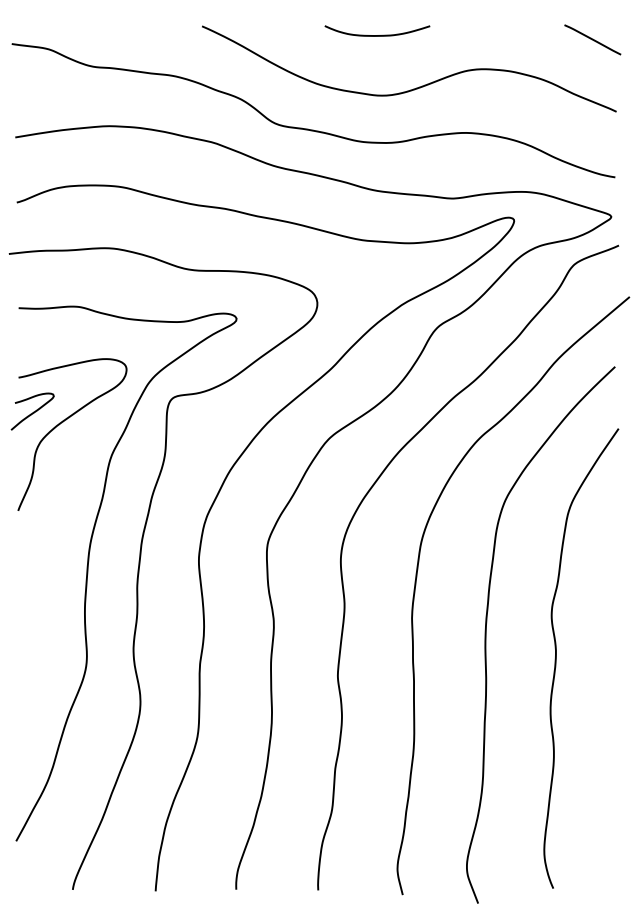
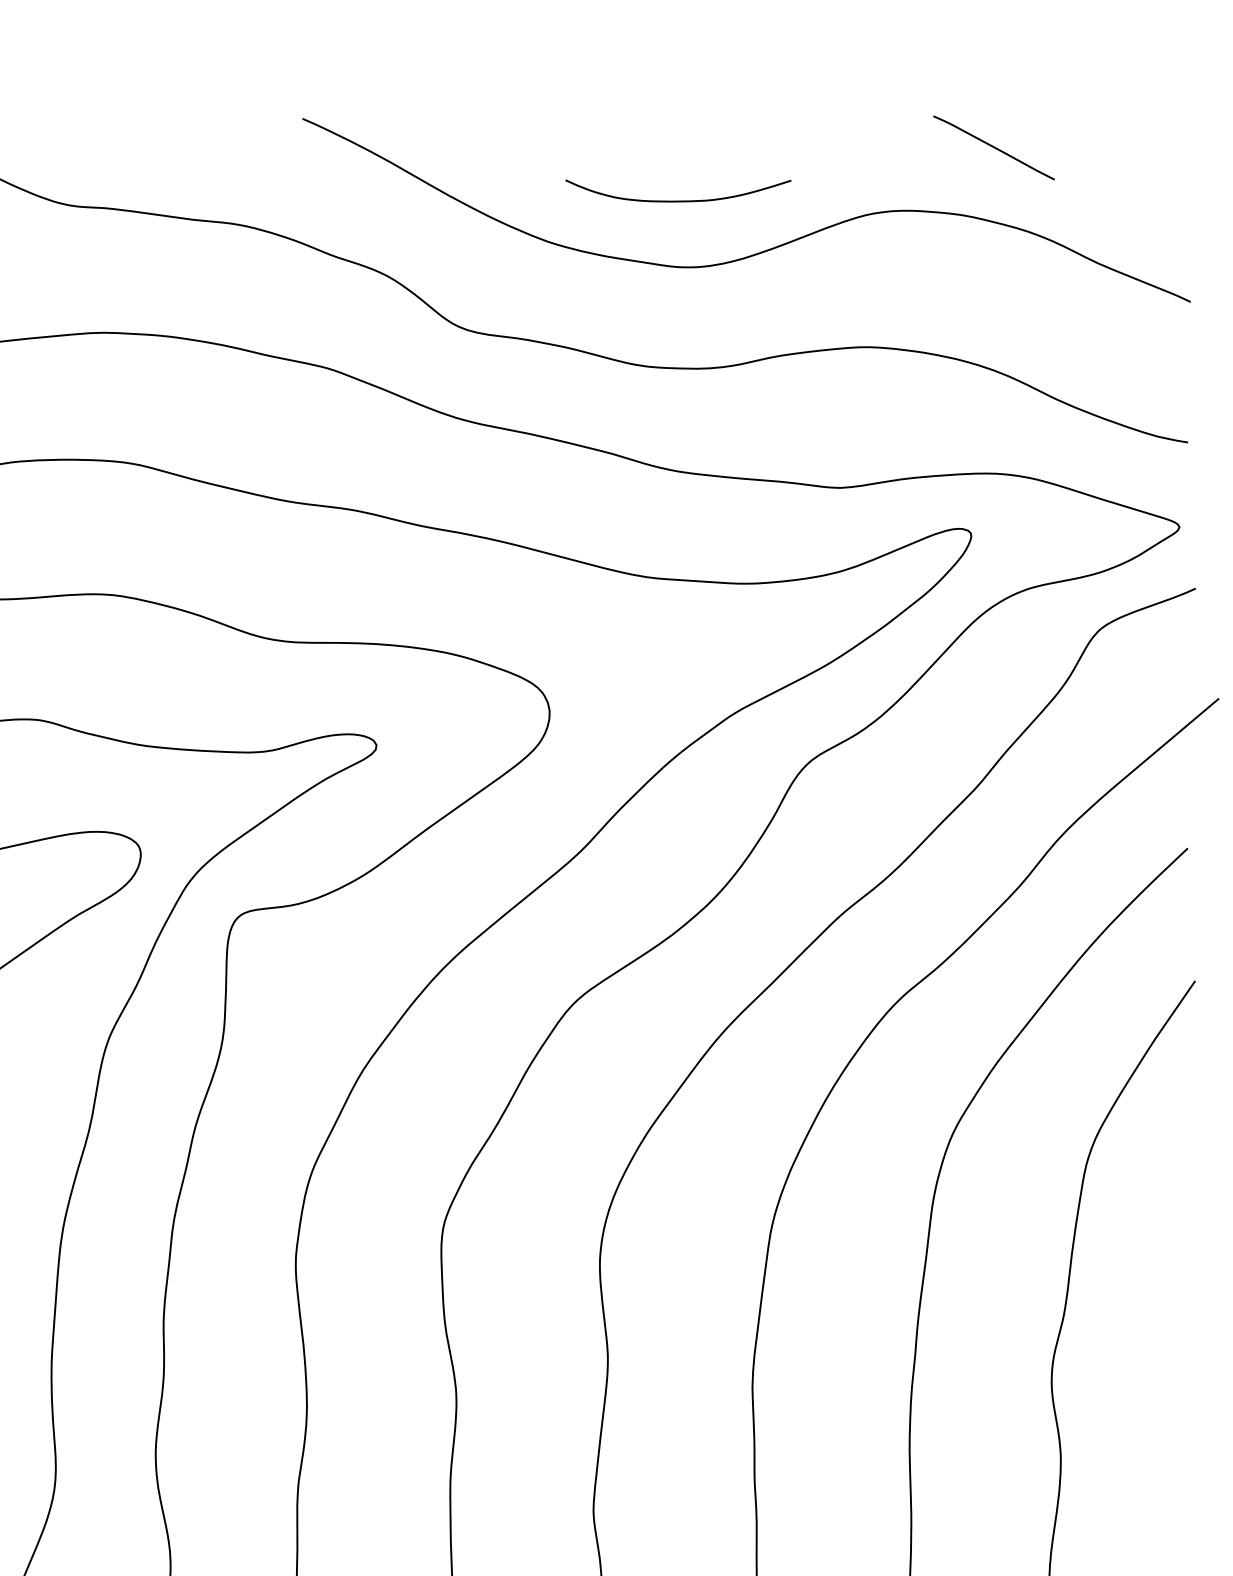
curve: (377, 35) -> (678, 200), moved
line: (592, 39) -> (993, 147), moved

